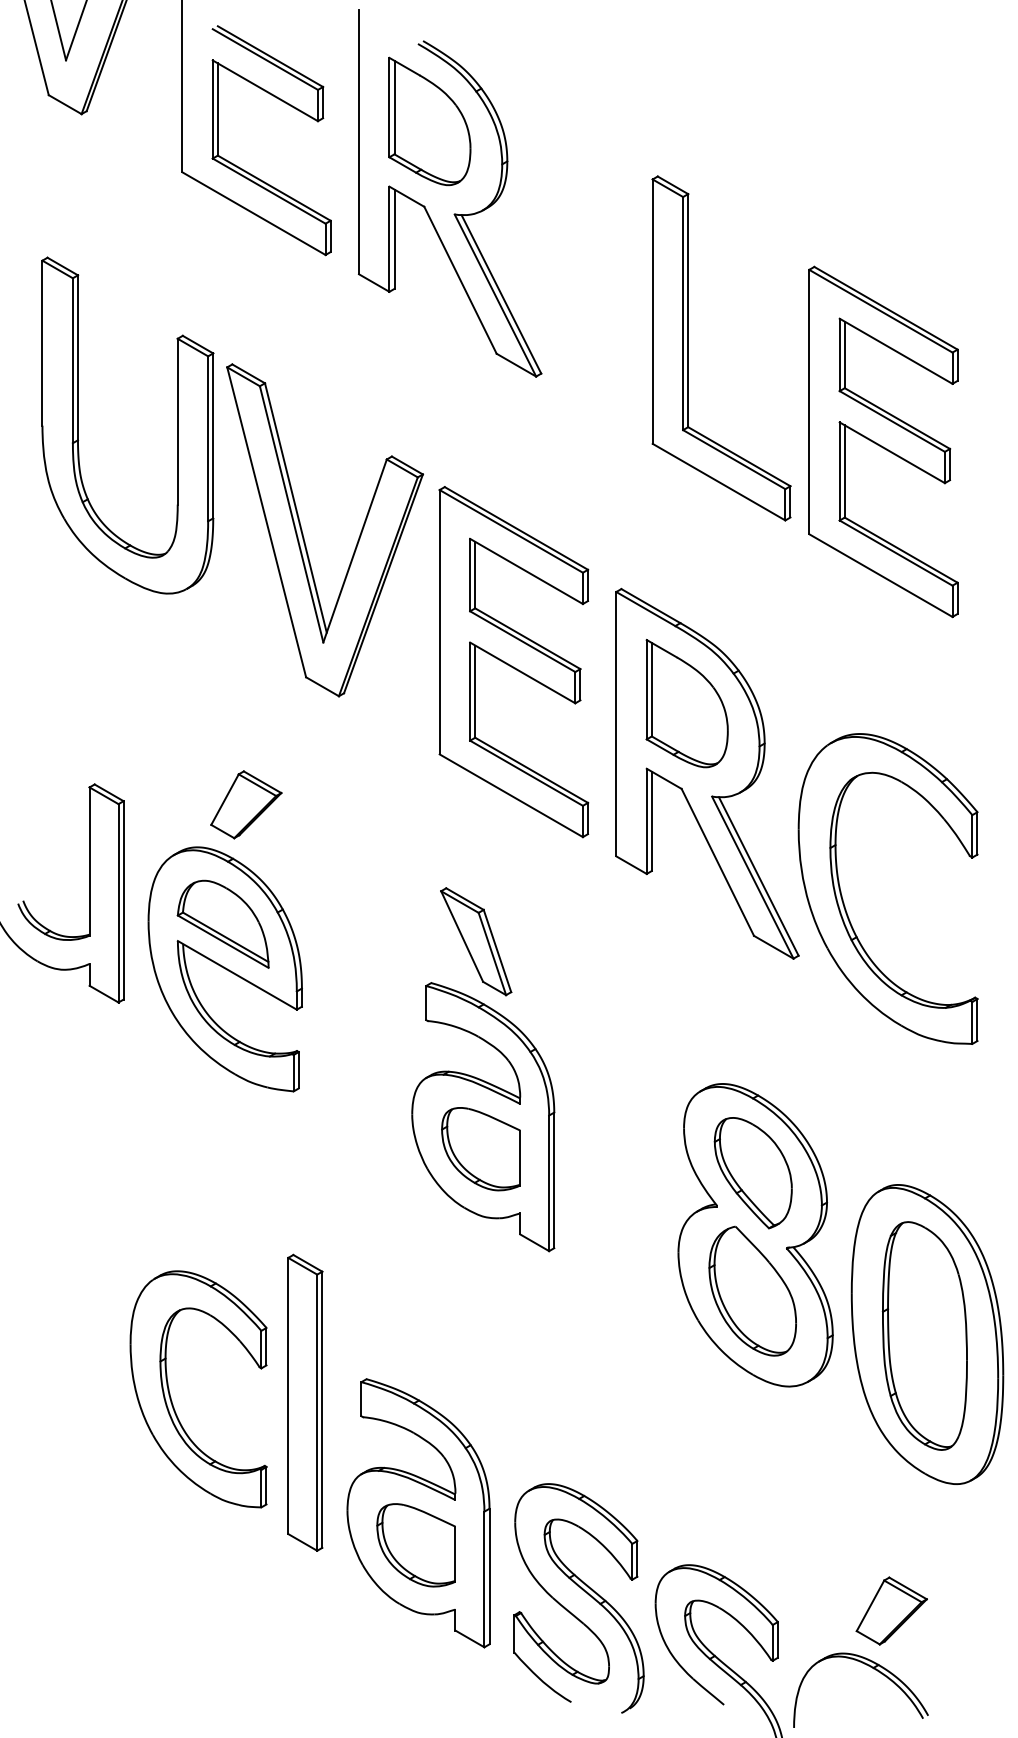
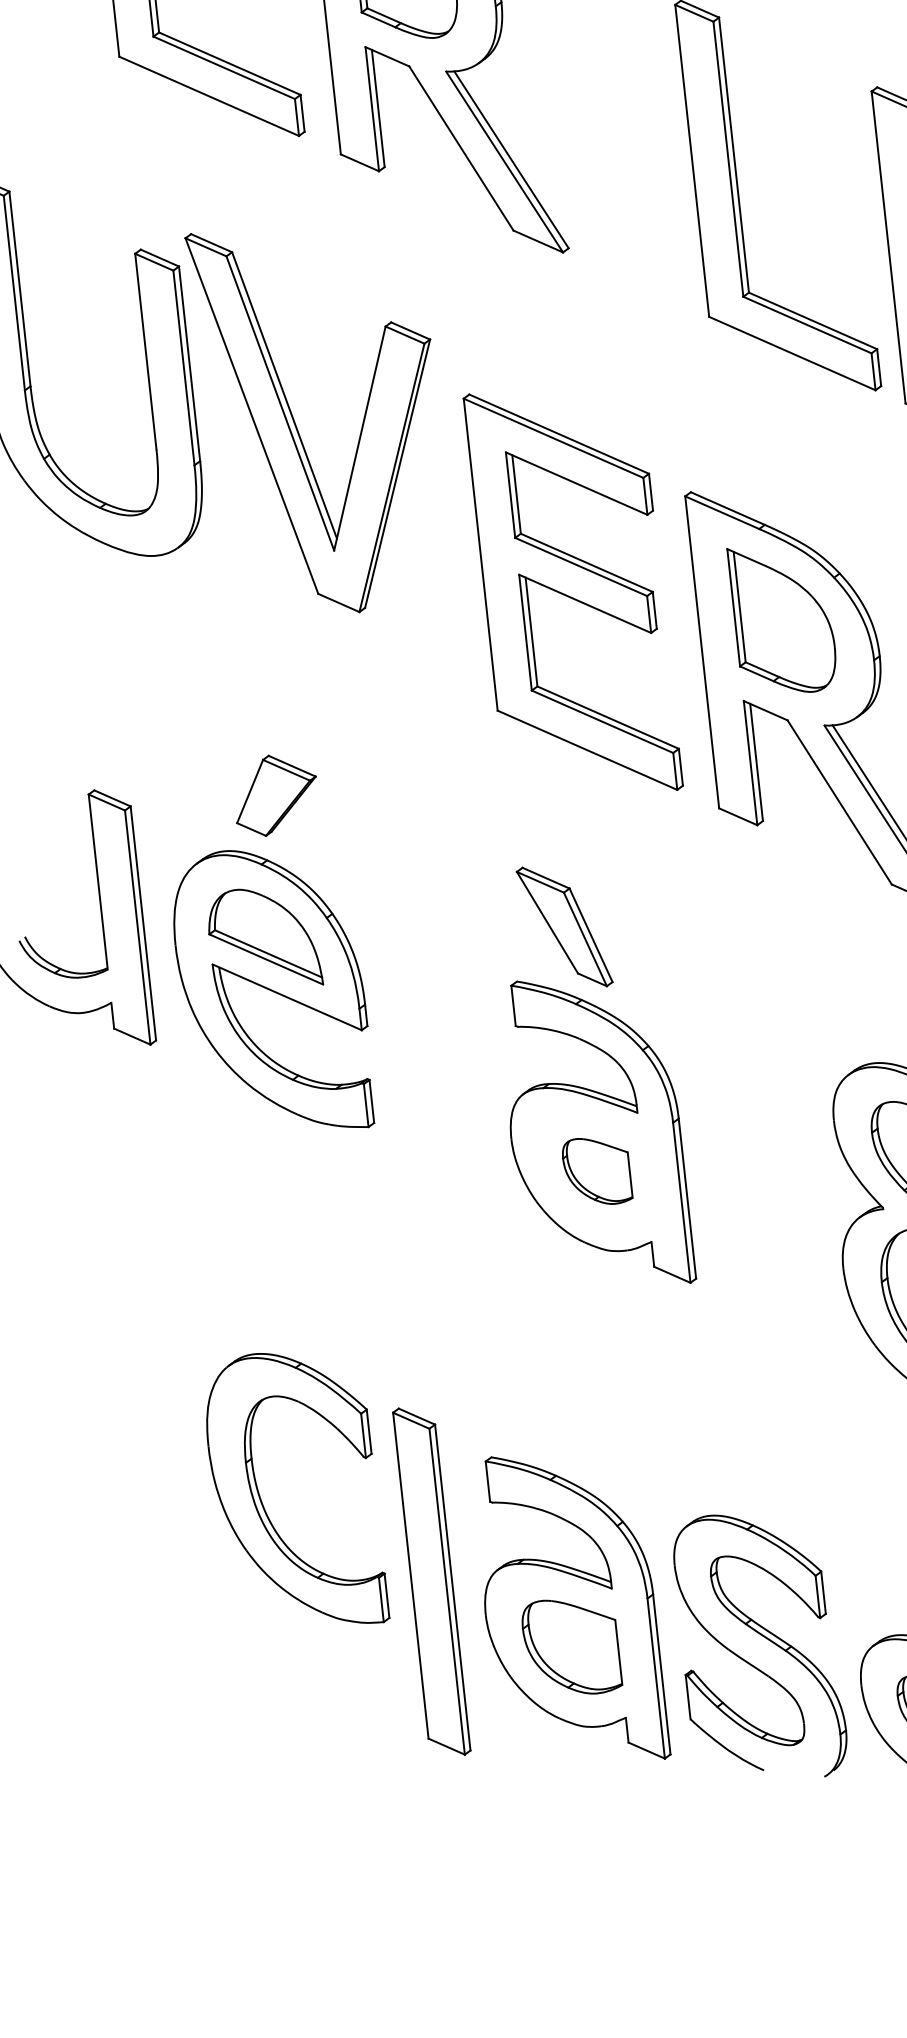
part: (304, 537) -> (298, 429), moved
part: (480, 1149) -> (596, 1171), size x0.7
part: (305, 1402) -> (431, 1581), moved
part: (583, 1591) -> (764, 1638), moved

